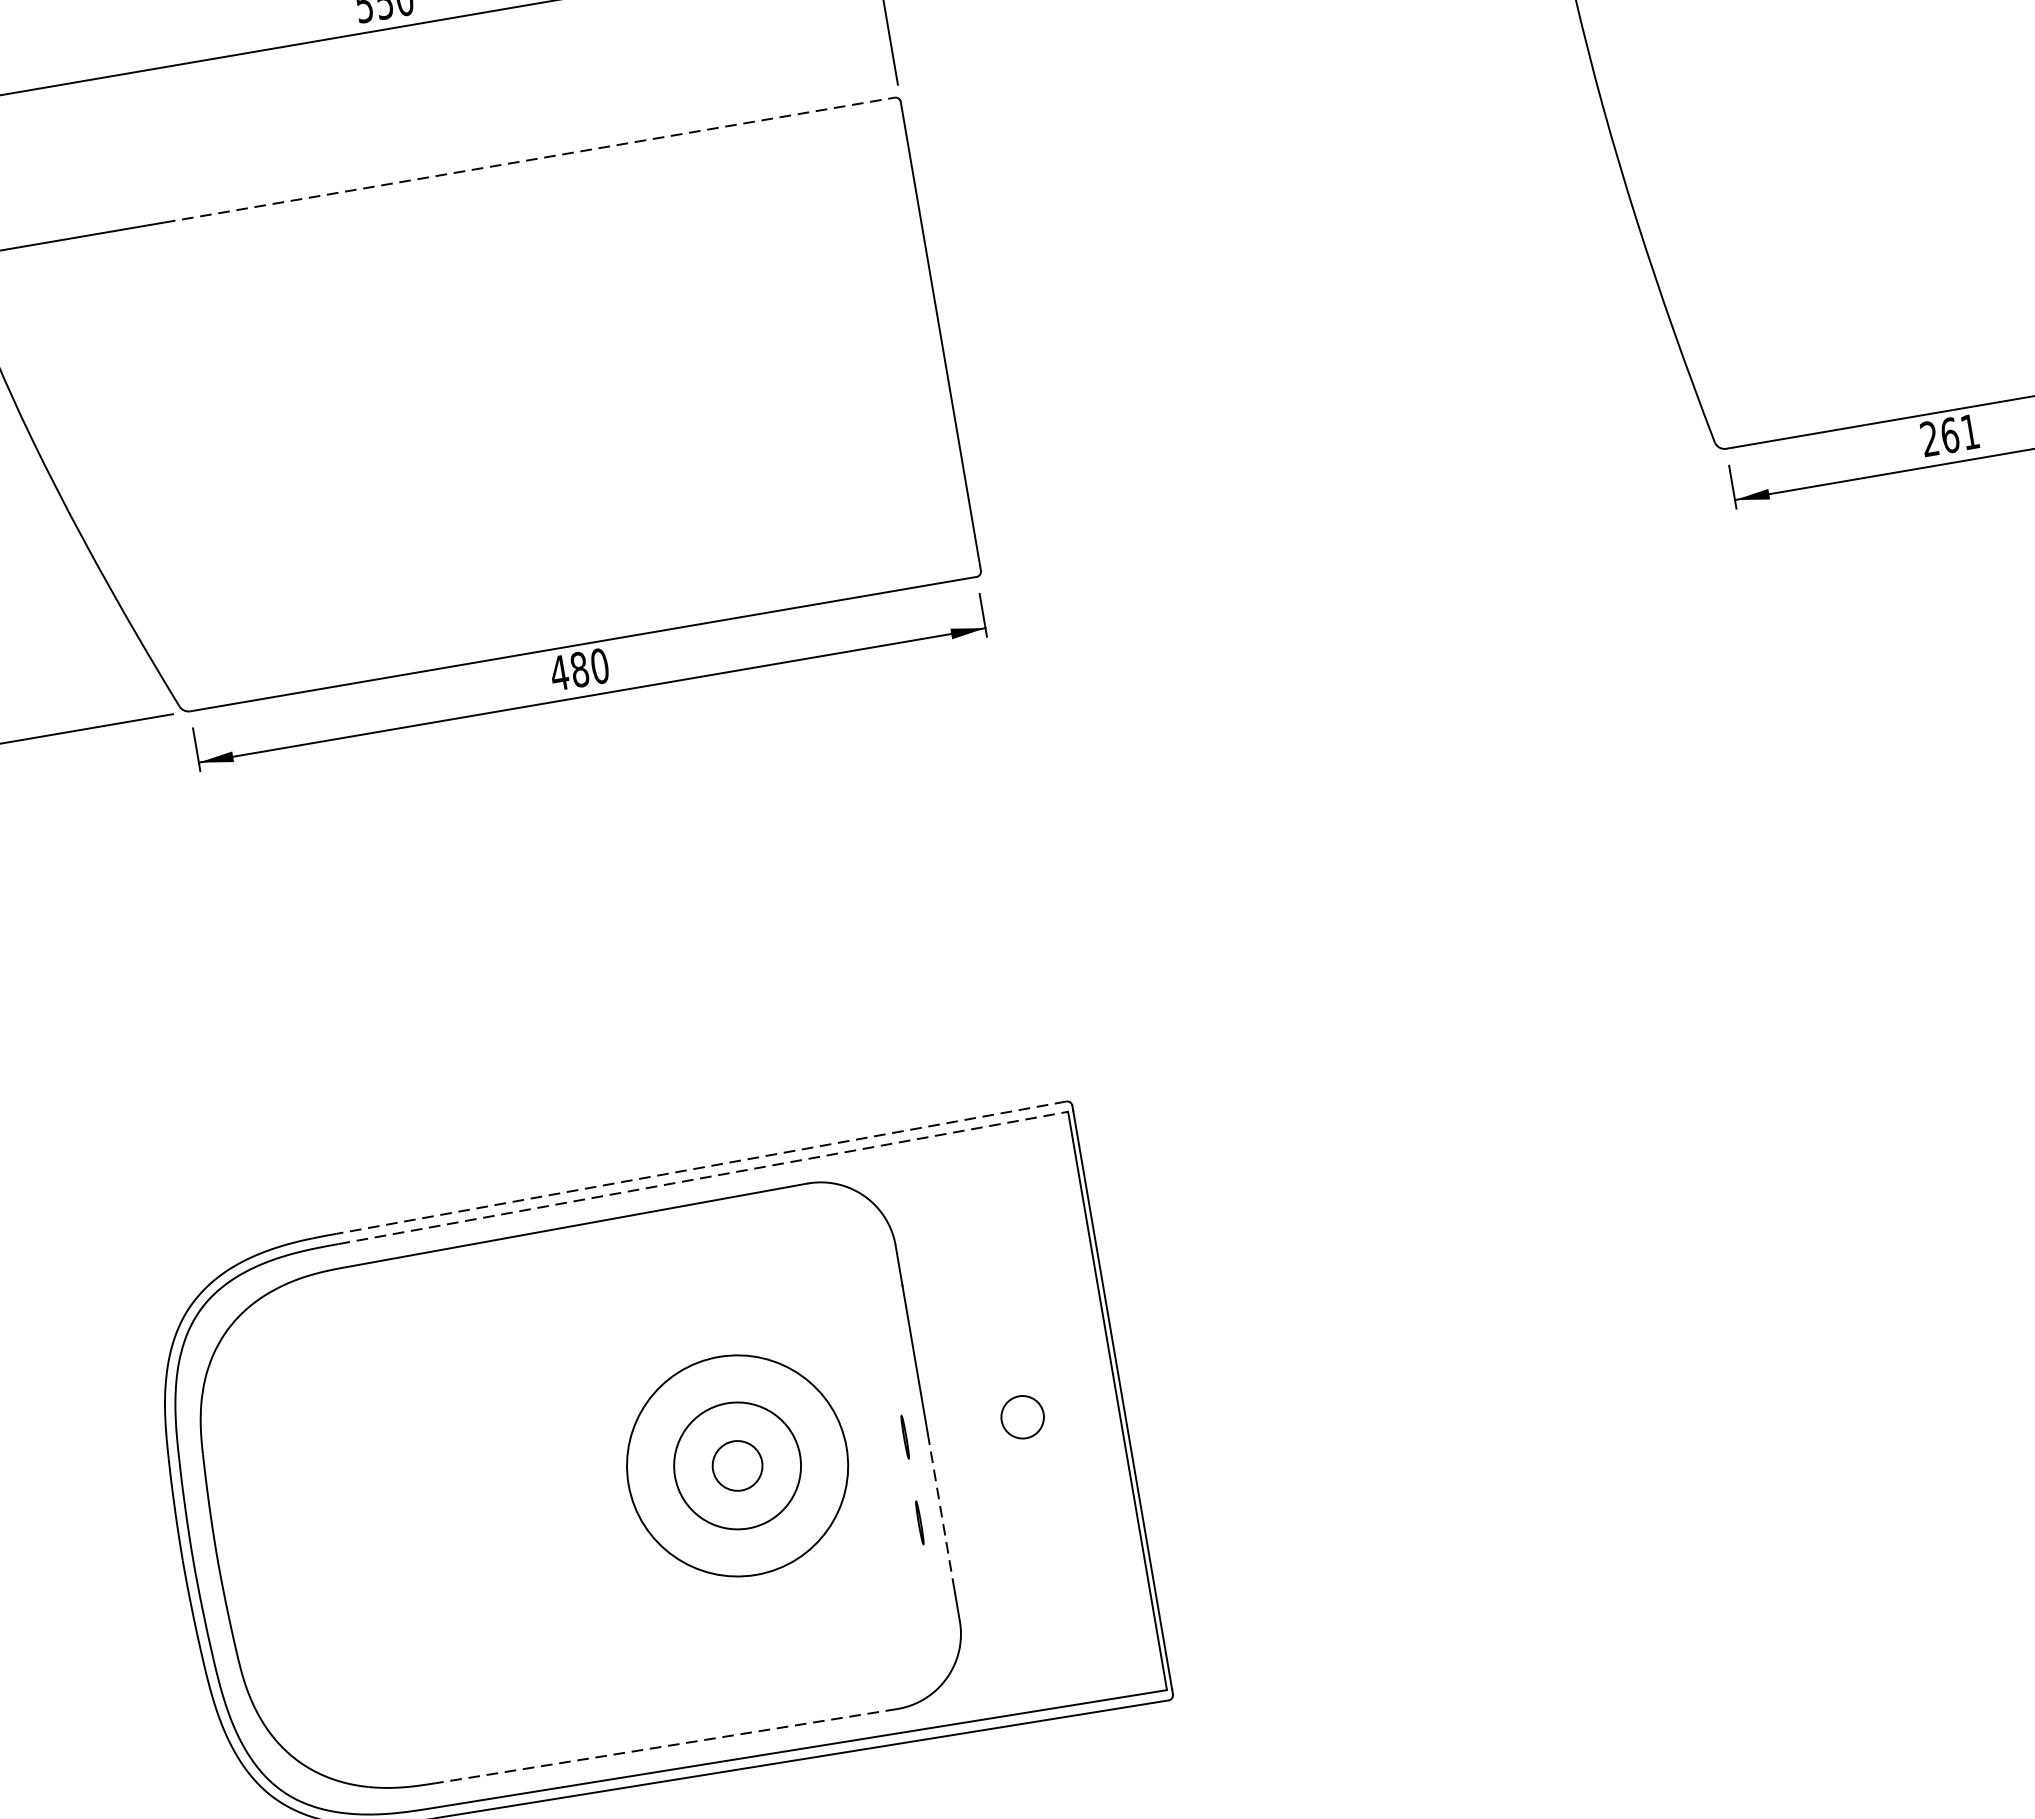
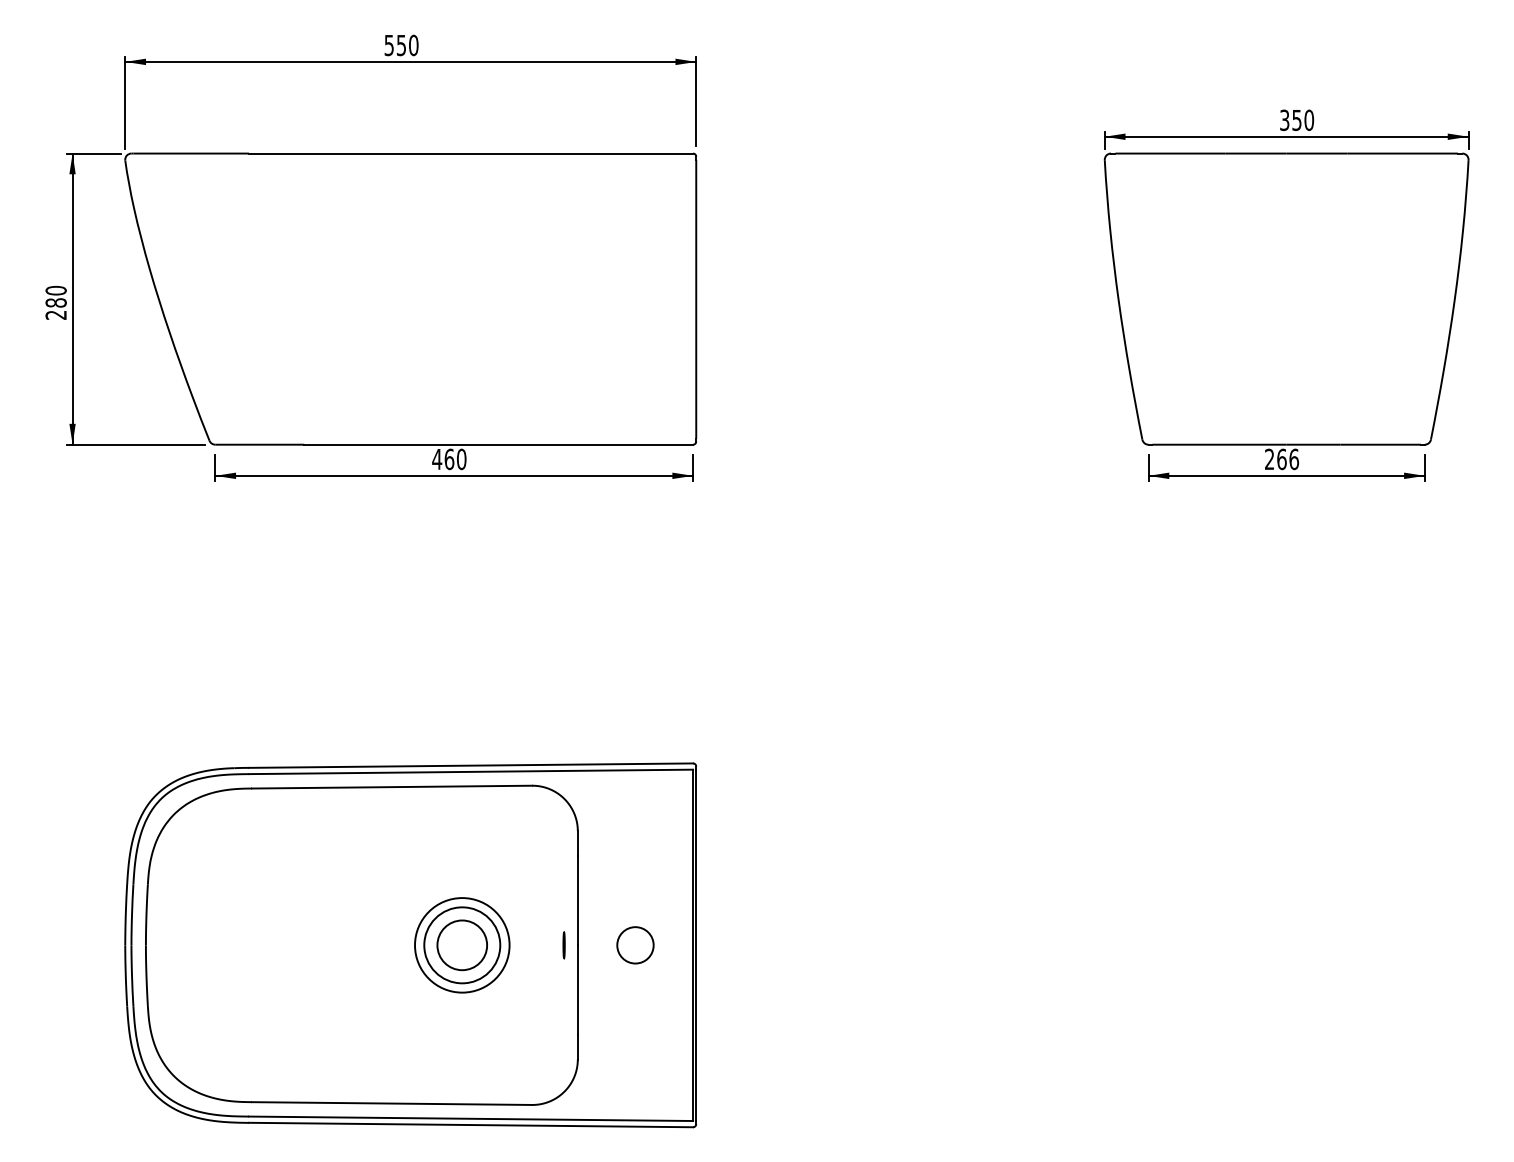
line: (529, 159) -> (471, 153), dashed -> solid
text: (1970, 432) -> (1294, 459), 261 -> 266
text: (579, 668) -> (449, 458), 480 -> 460
line: (700, 1167) -> (470, 765), dashed -> solid
line: (703, 1177) -> (471, 771), dashed -> solid
circle: (1022, 1417) -> (635, 945), size x1.43
circle: (737, 1466) -> (462, 945), size x0.71
circle: (737, 1466) -> (462, 945), size x1.67
line: (939, 1507) -> (577, 990), dashed -> solid
line: (918, 1523) -> (563, 997), removed
line: (665, 1746) -> (391, 1103), dashed -> solid

